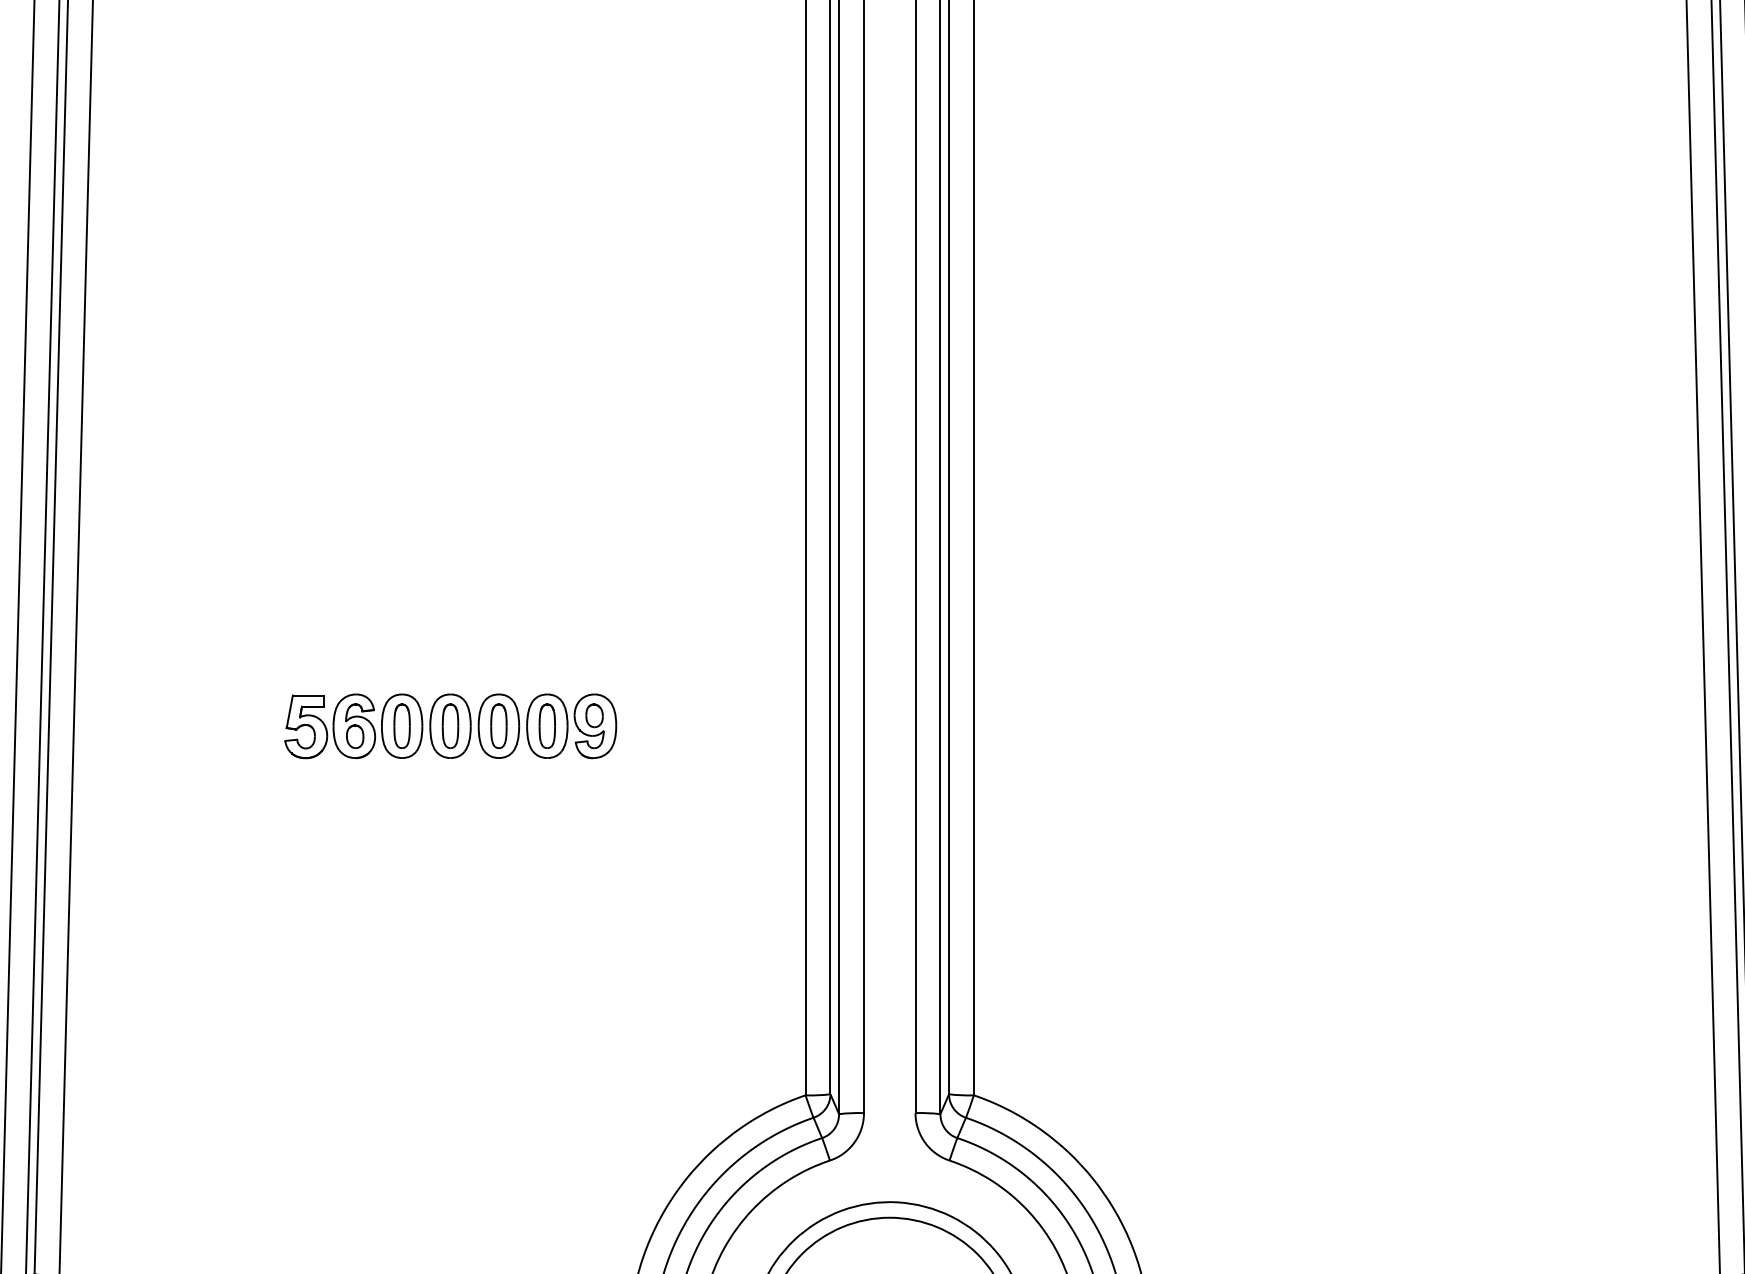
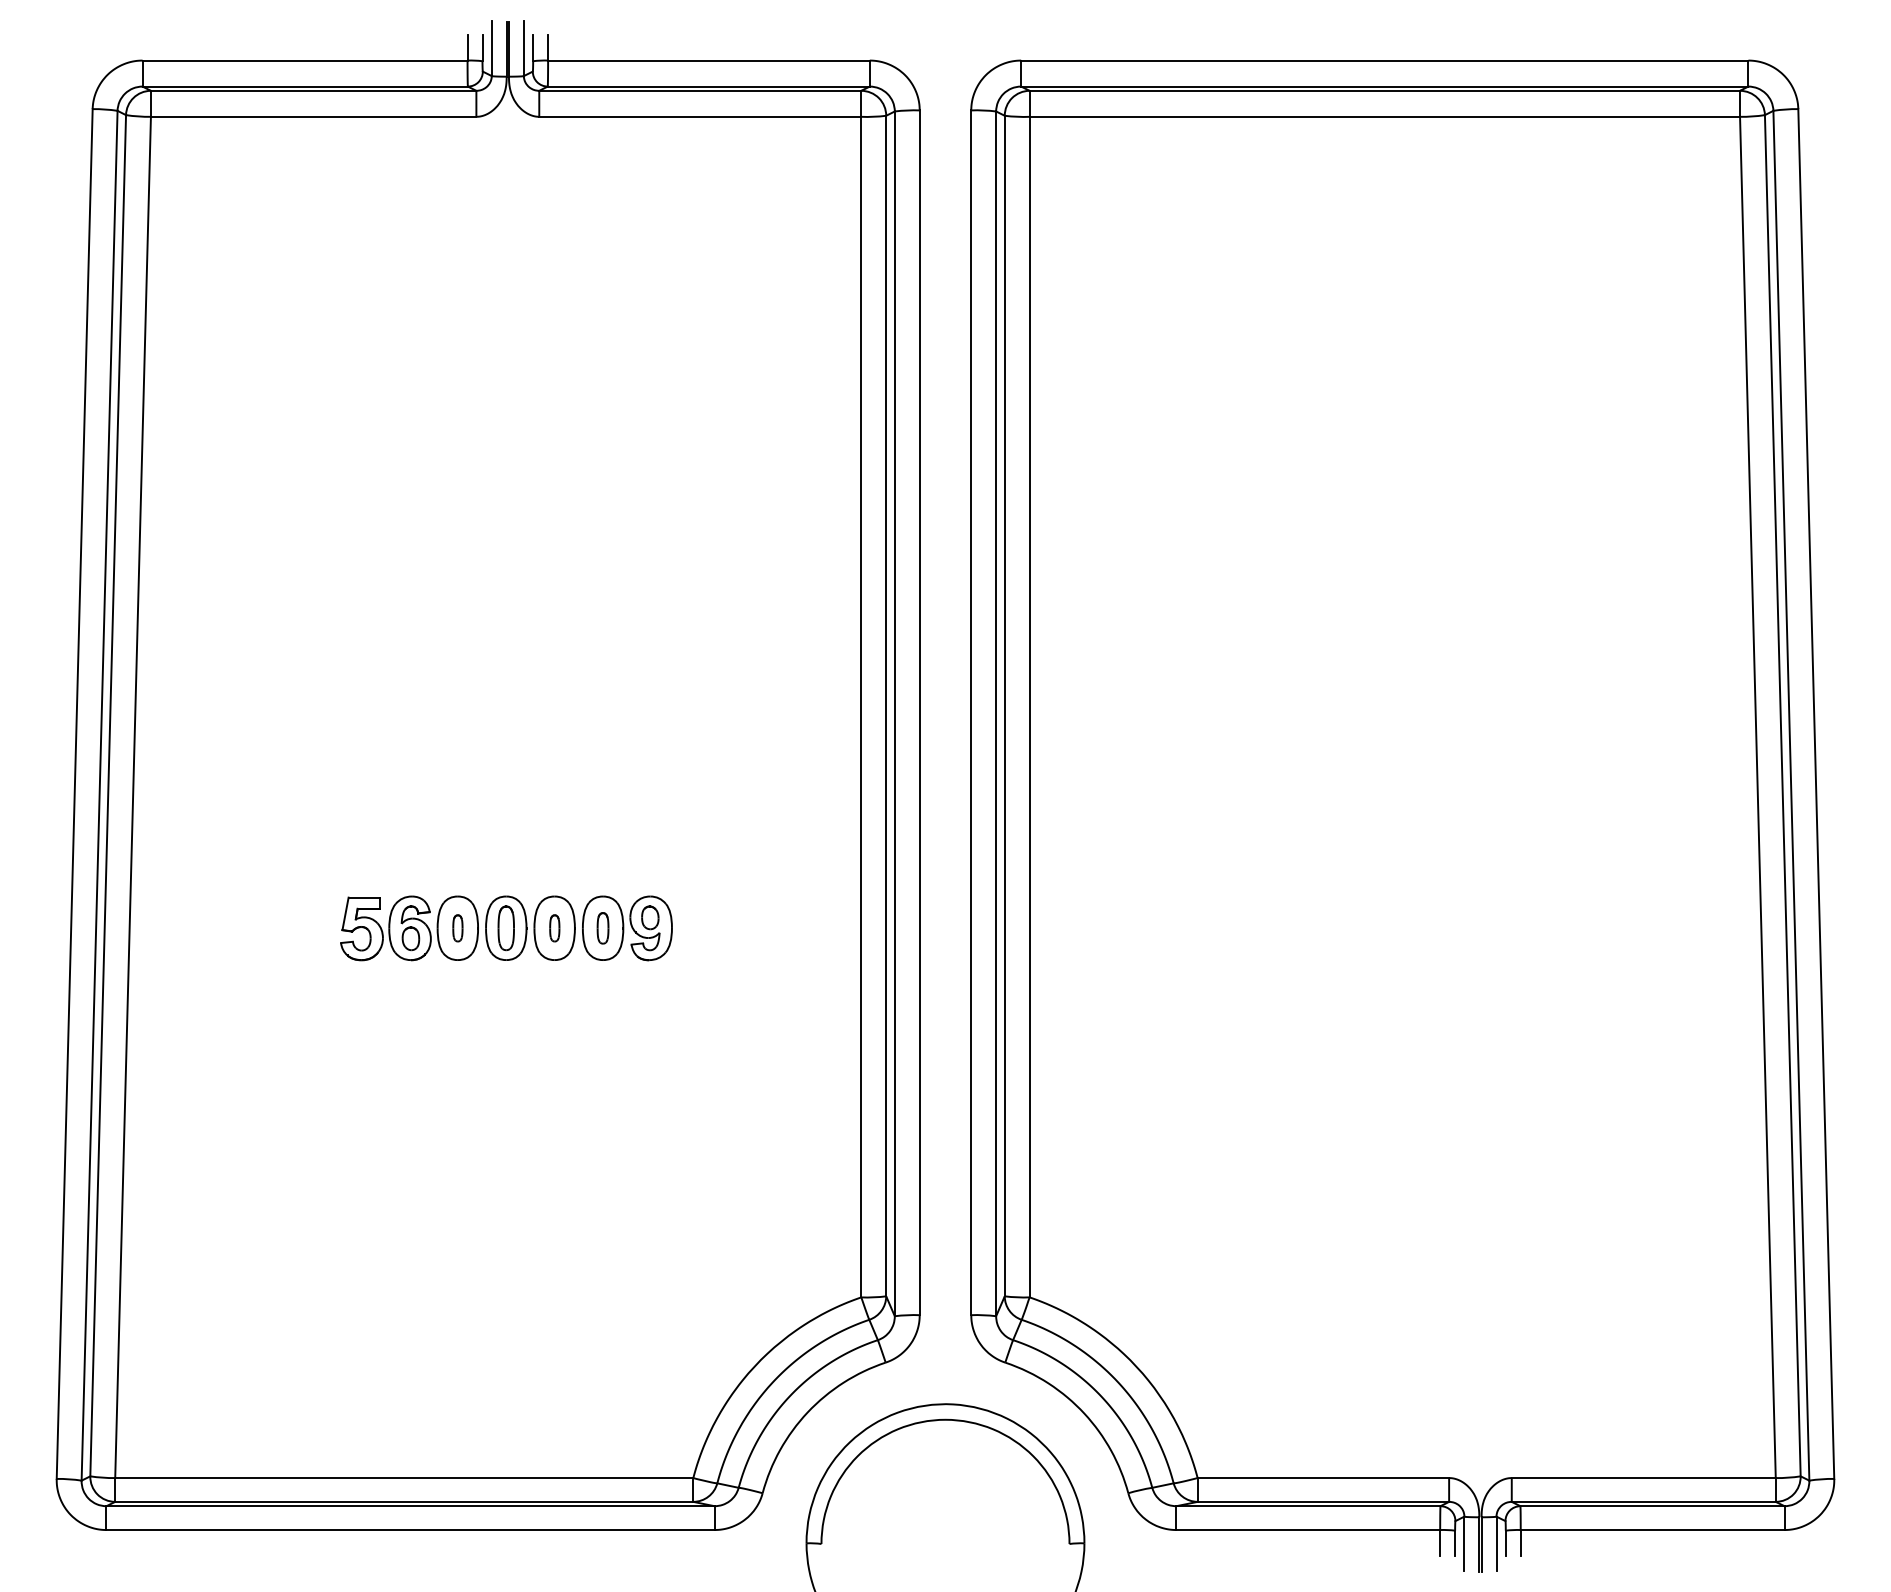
part: (401, 726) -> (457, 928), size x0.6
part: (498, 726) -> (554, 928), size x0.6
part: (546, 726) -> (602, 928), size x0.7

